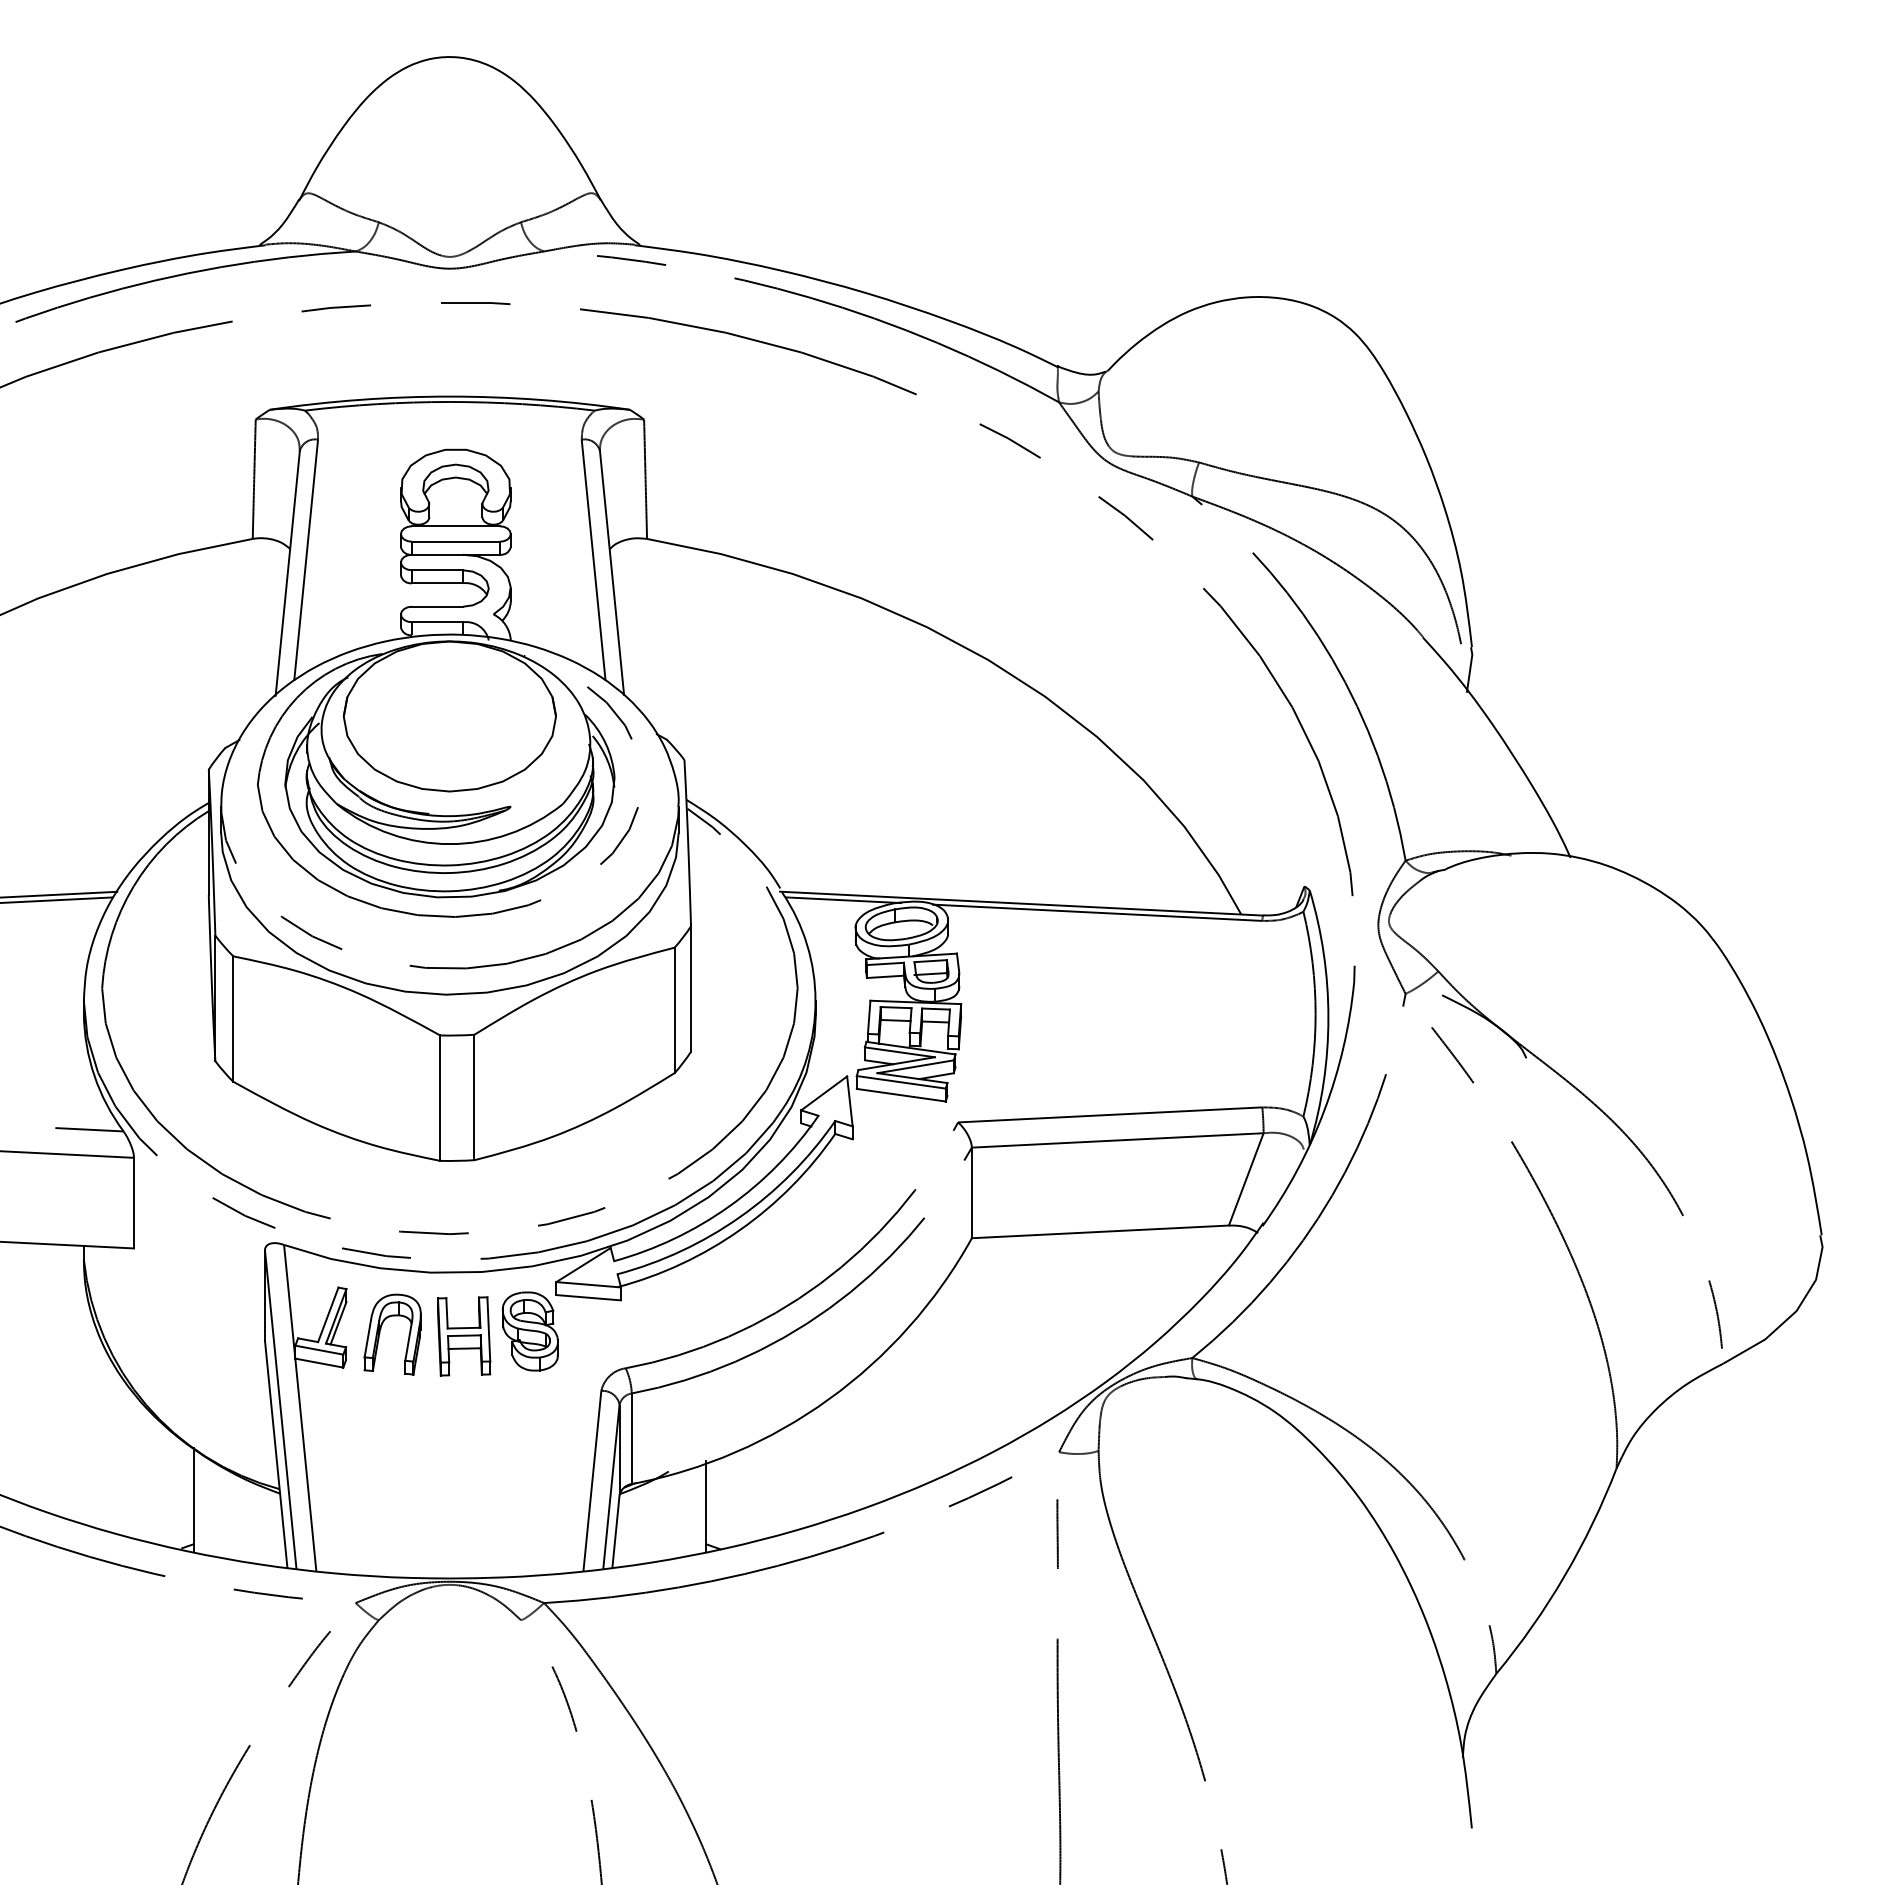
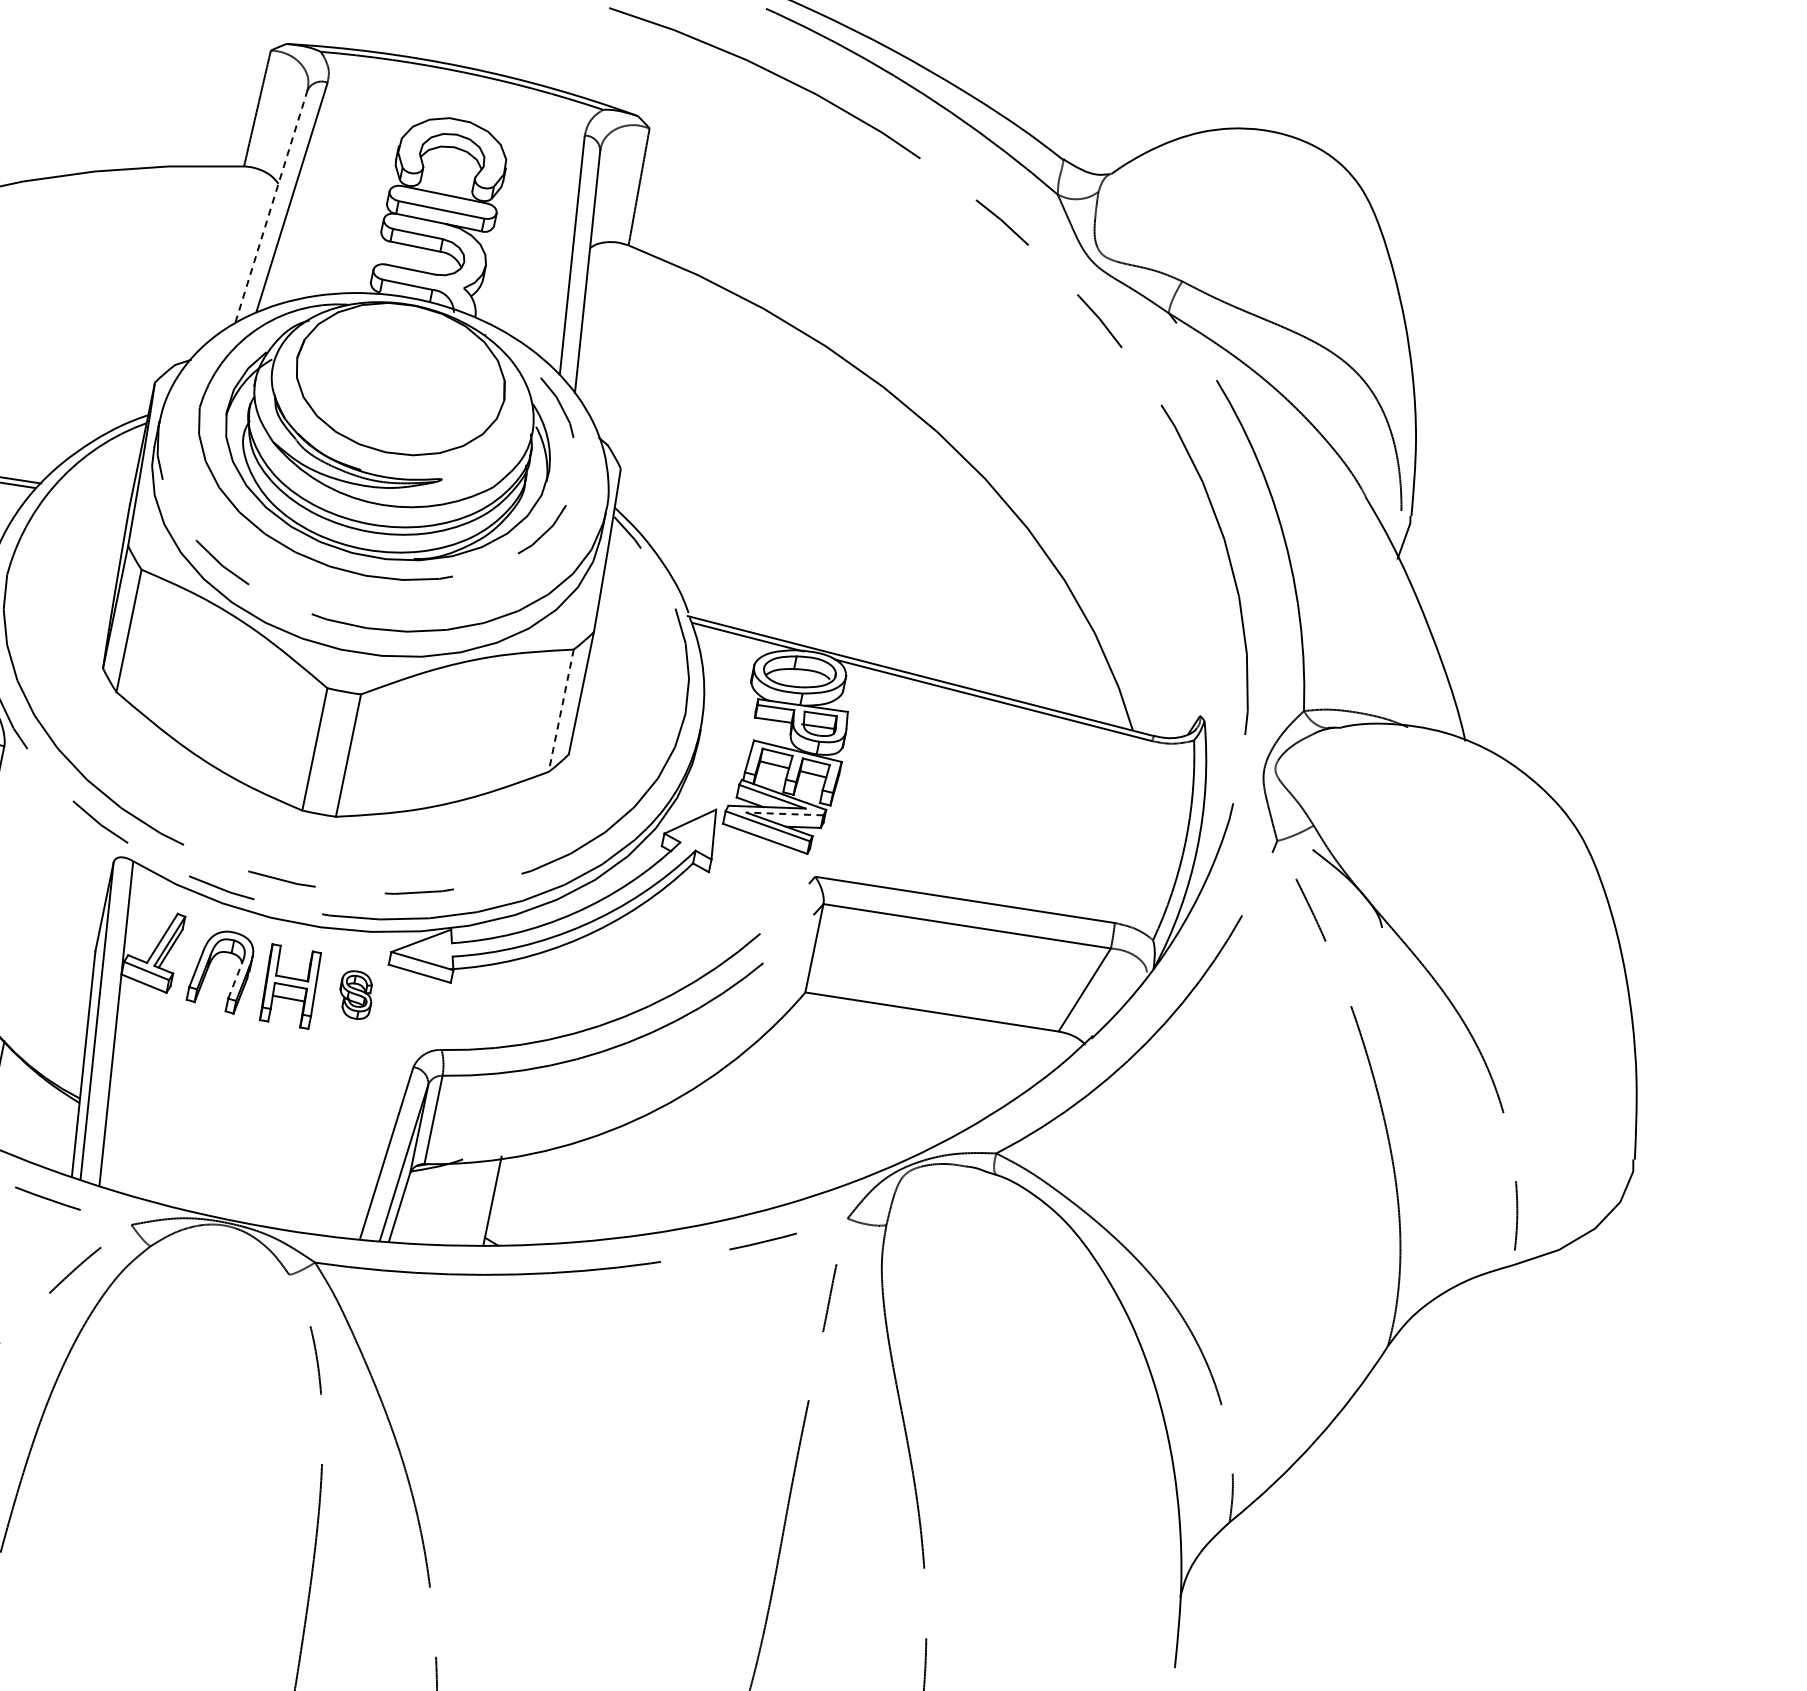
line: (287, 573) -> (271, 207), solid -> dashed
line: (674, 1010) -> (560, 710), solid -> dashed
line: (915, 1066) -> (784, 813), solid -> dashed
part: (529, 1331) -> (355, 994), size x0.6
line: (408, 1342) -> (235, 981), solid -> dashed

